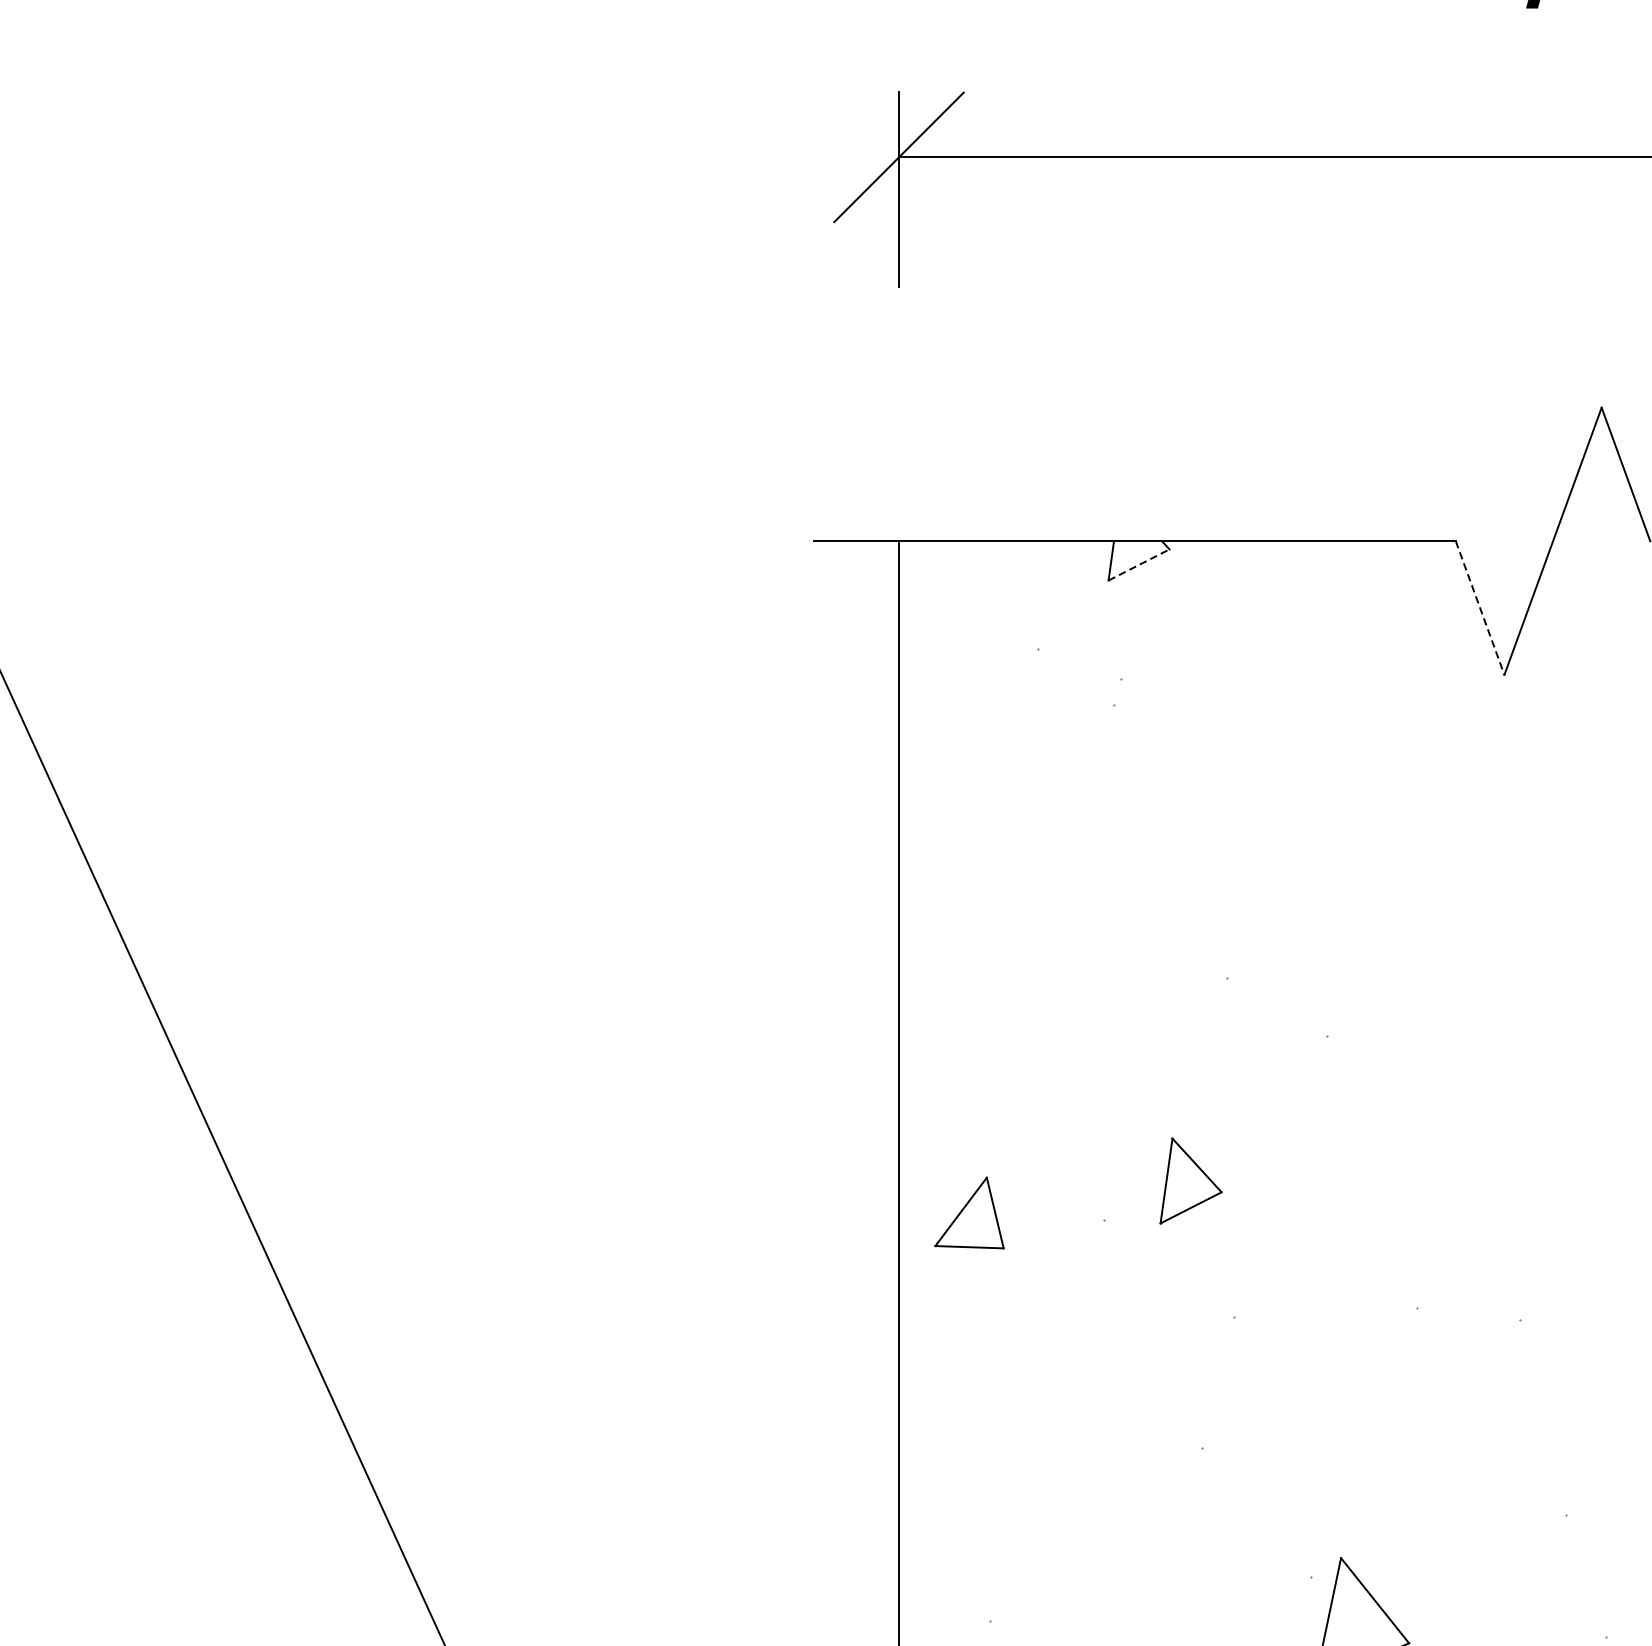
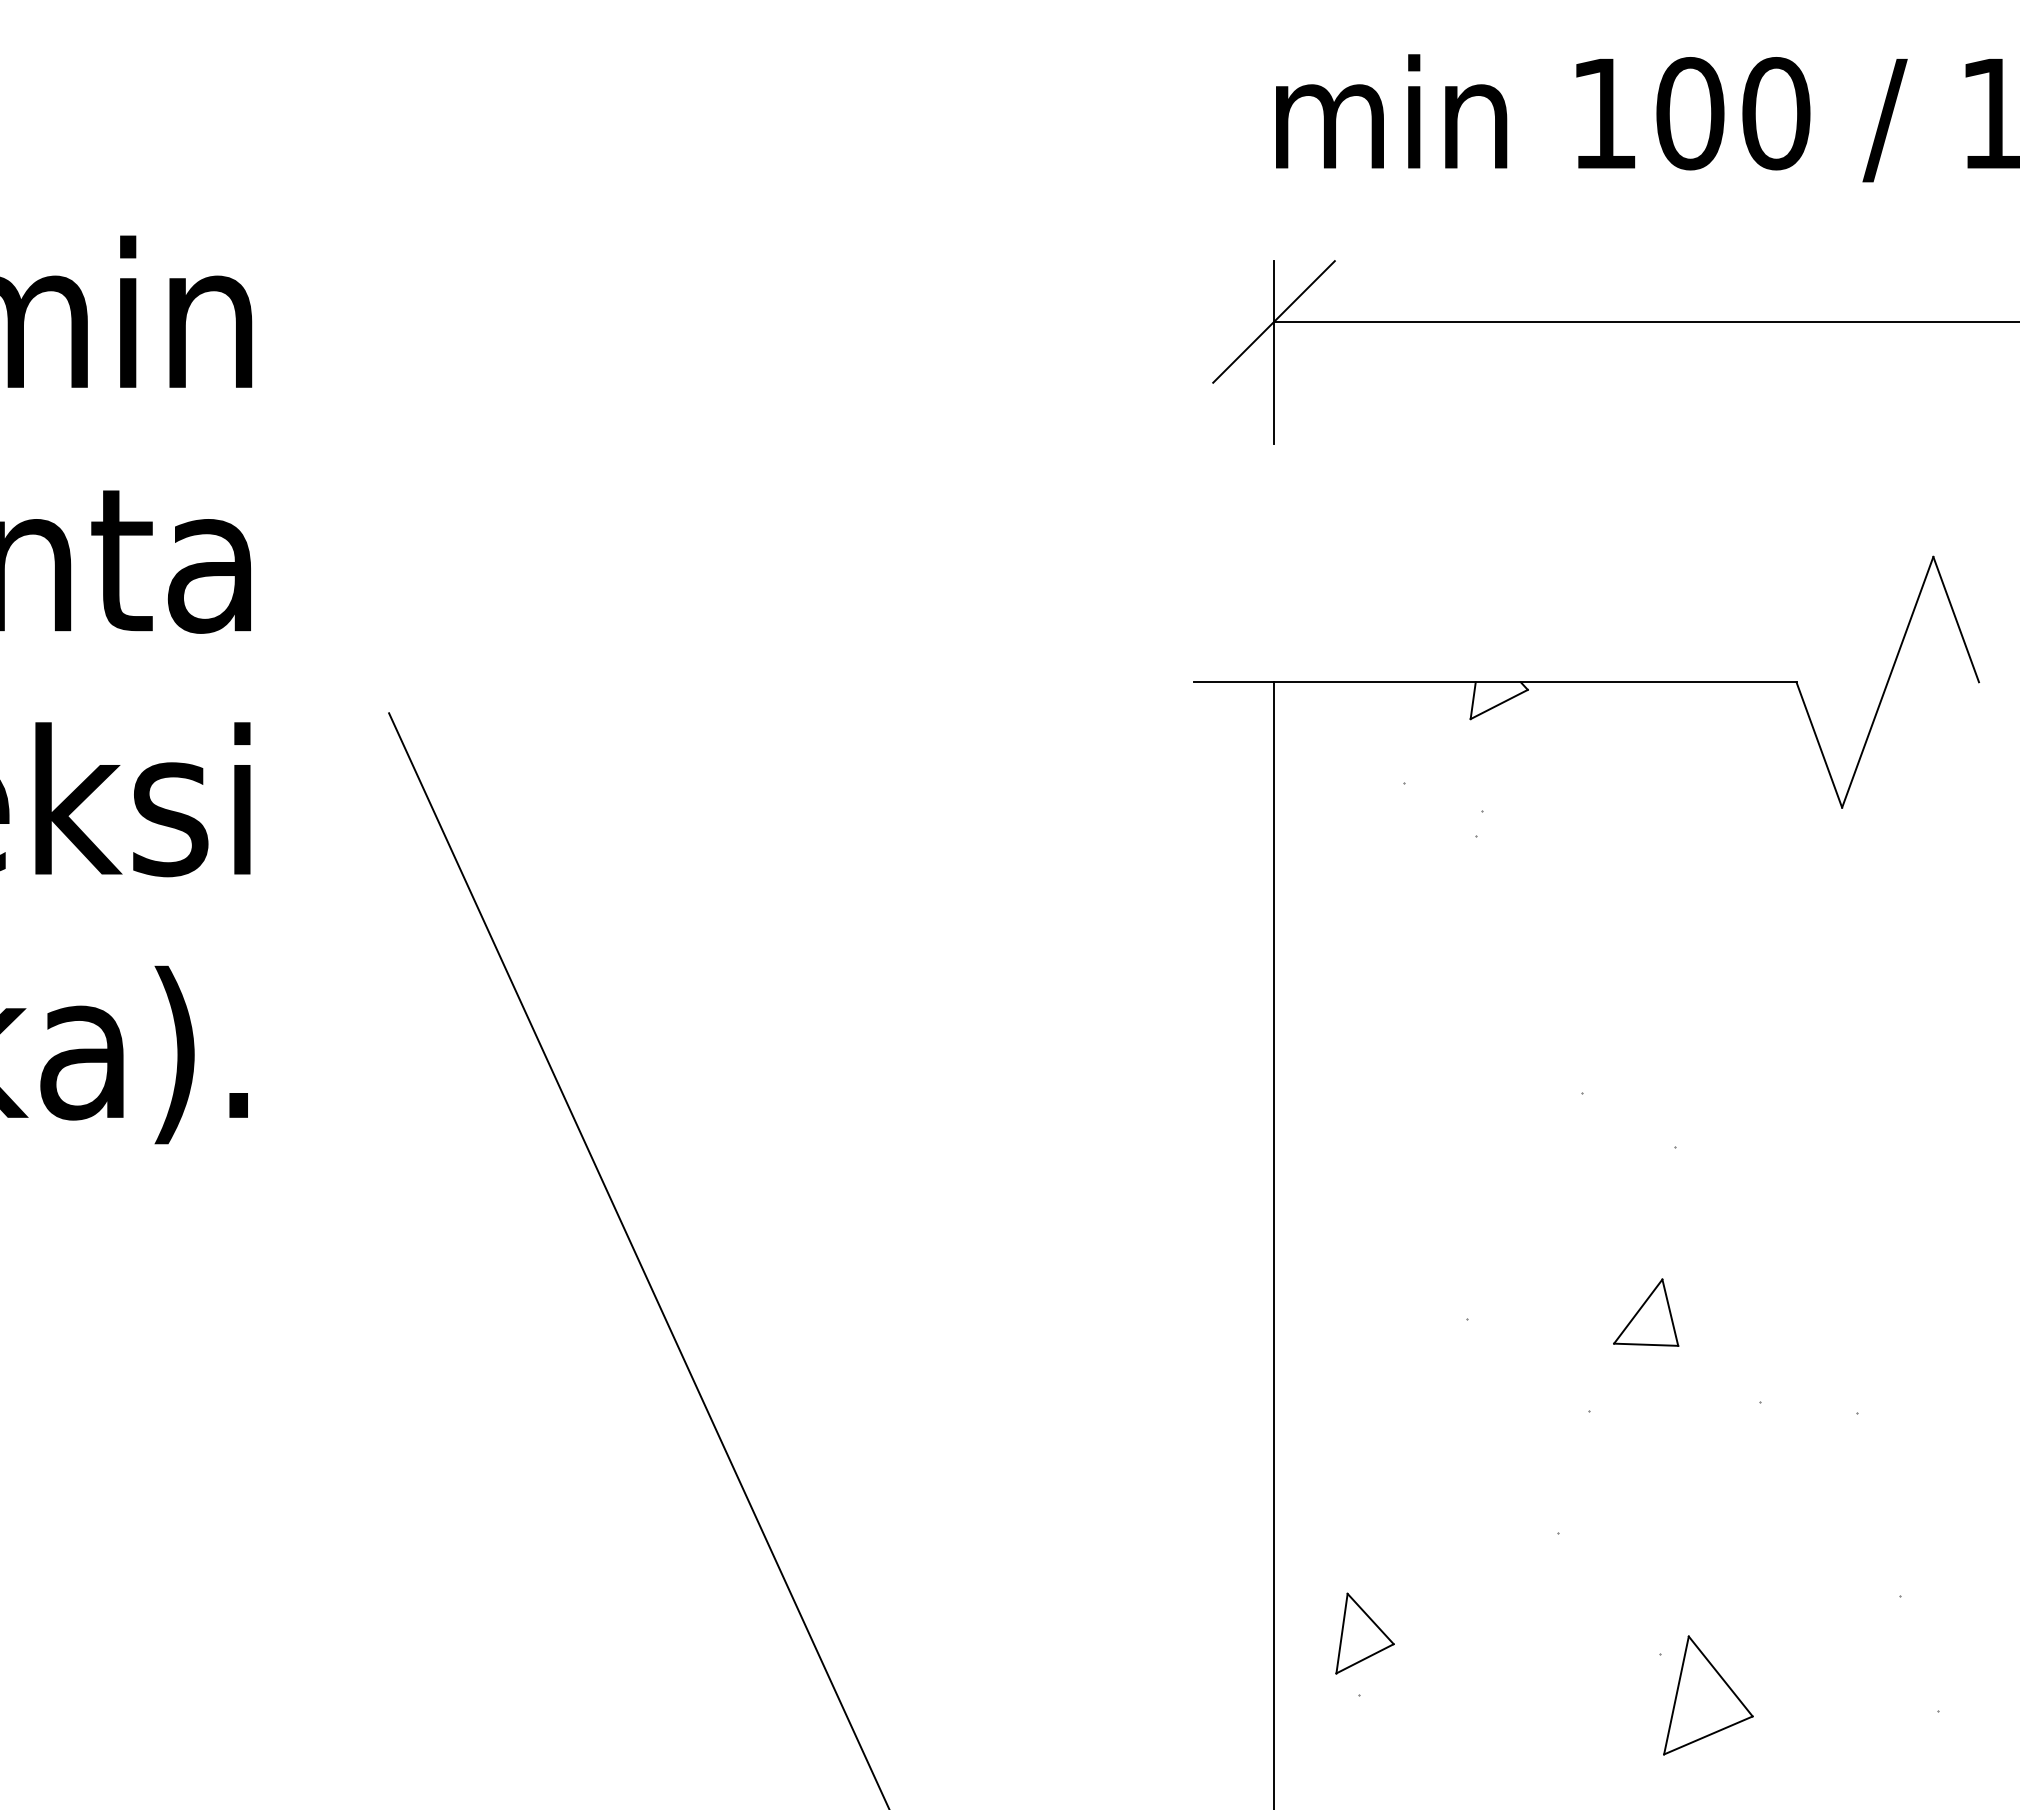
line: (1139, 564) -> (1499, 704), dashed -> solid
line: (1480, 607) -> (1819, 744), dashed -> solid
part: (1190, 1180) -> (1364, 1633), moved
part: (969, 1212) -> (1646, 1312), moved

